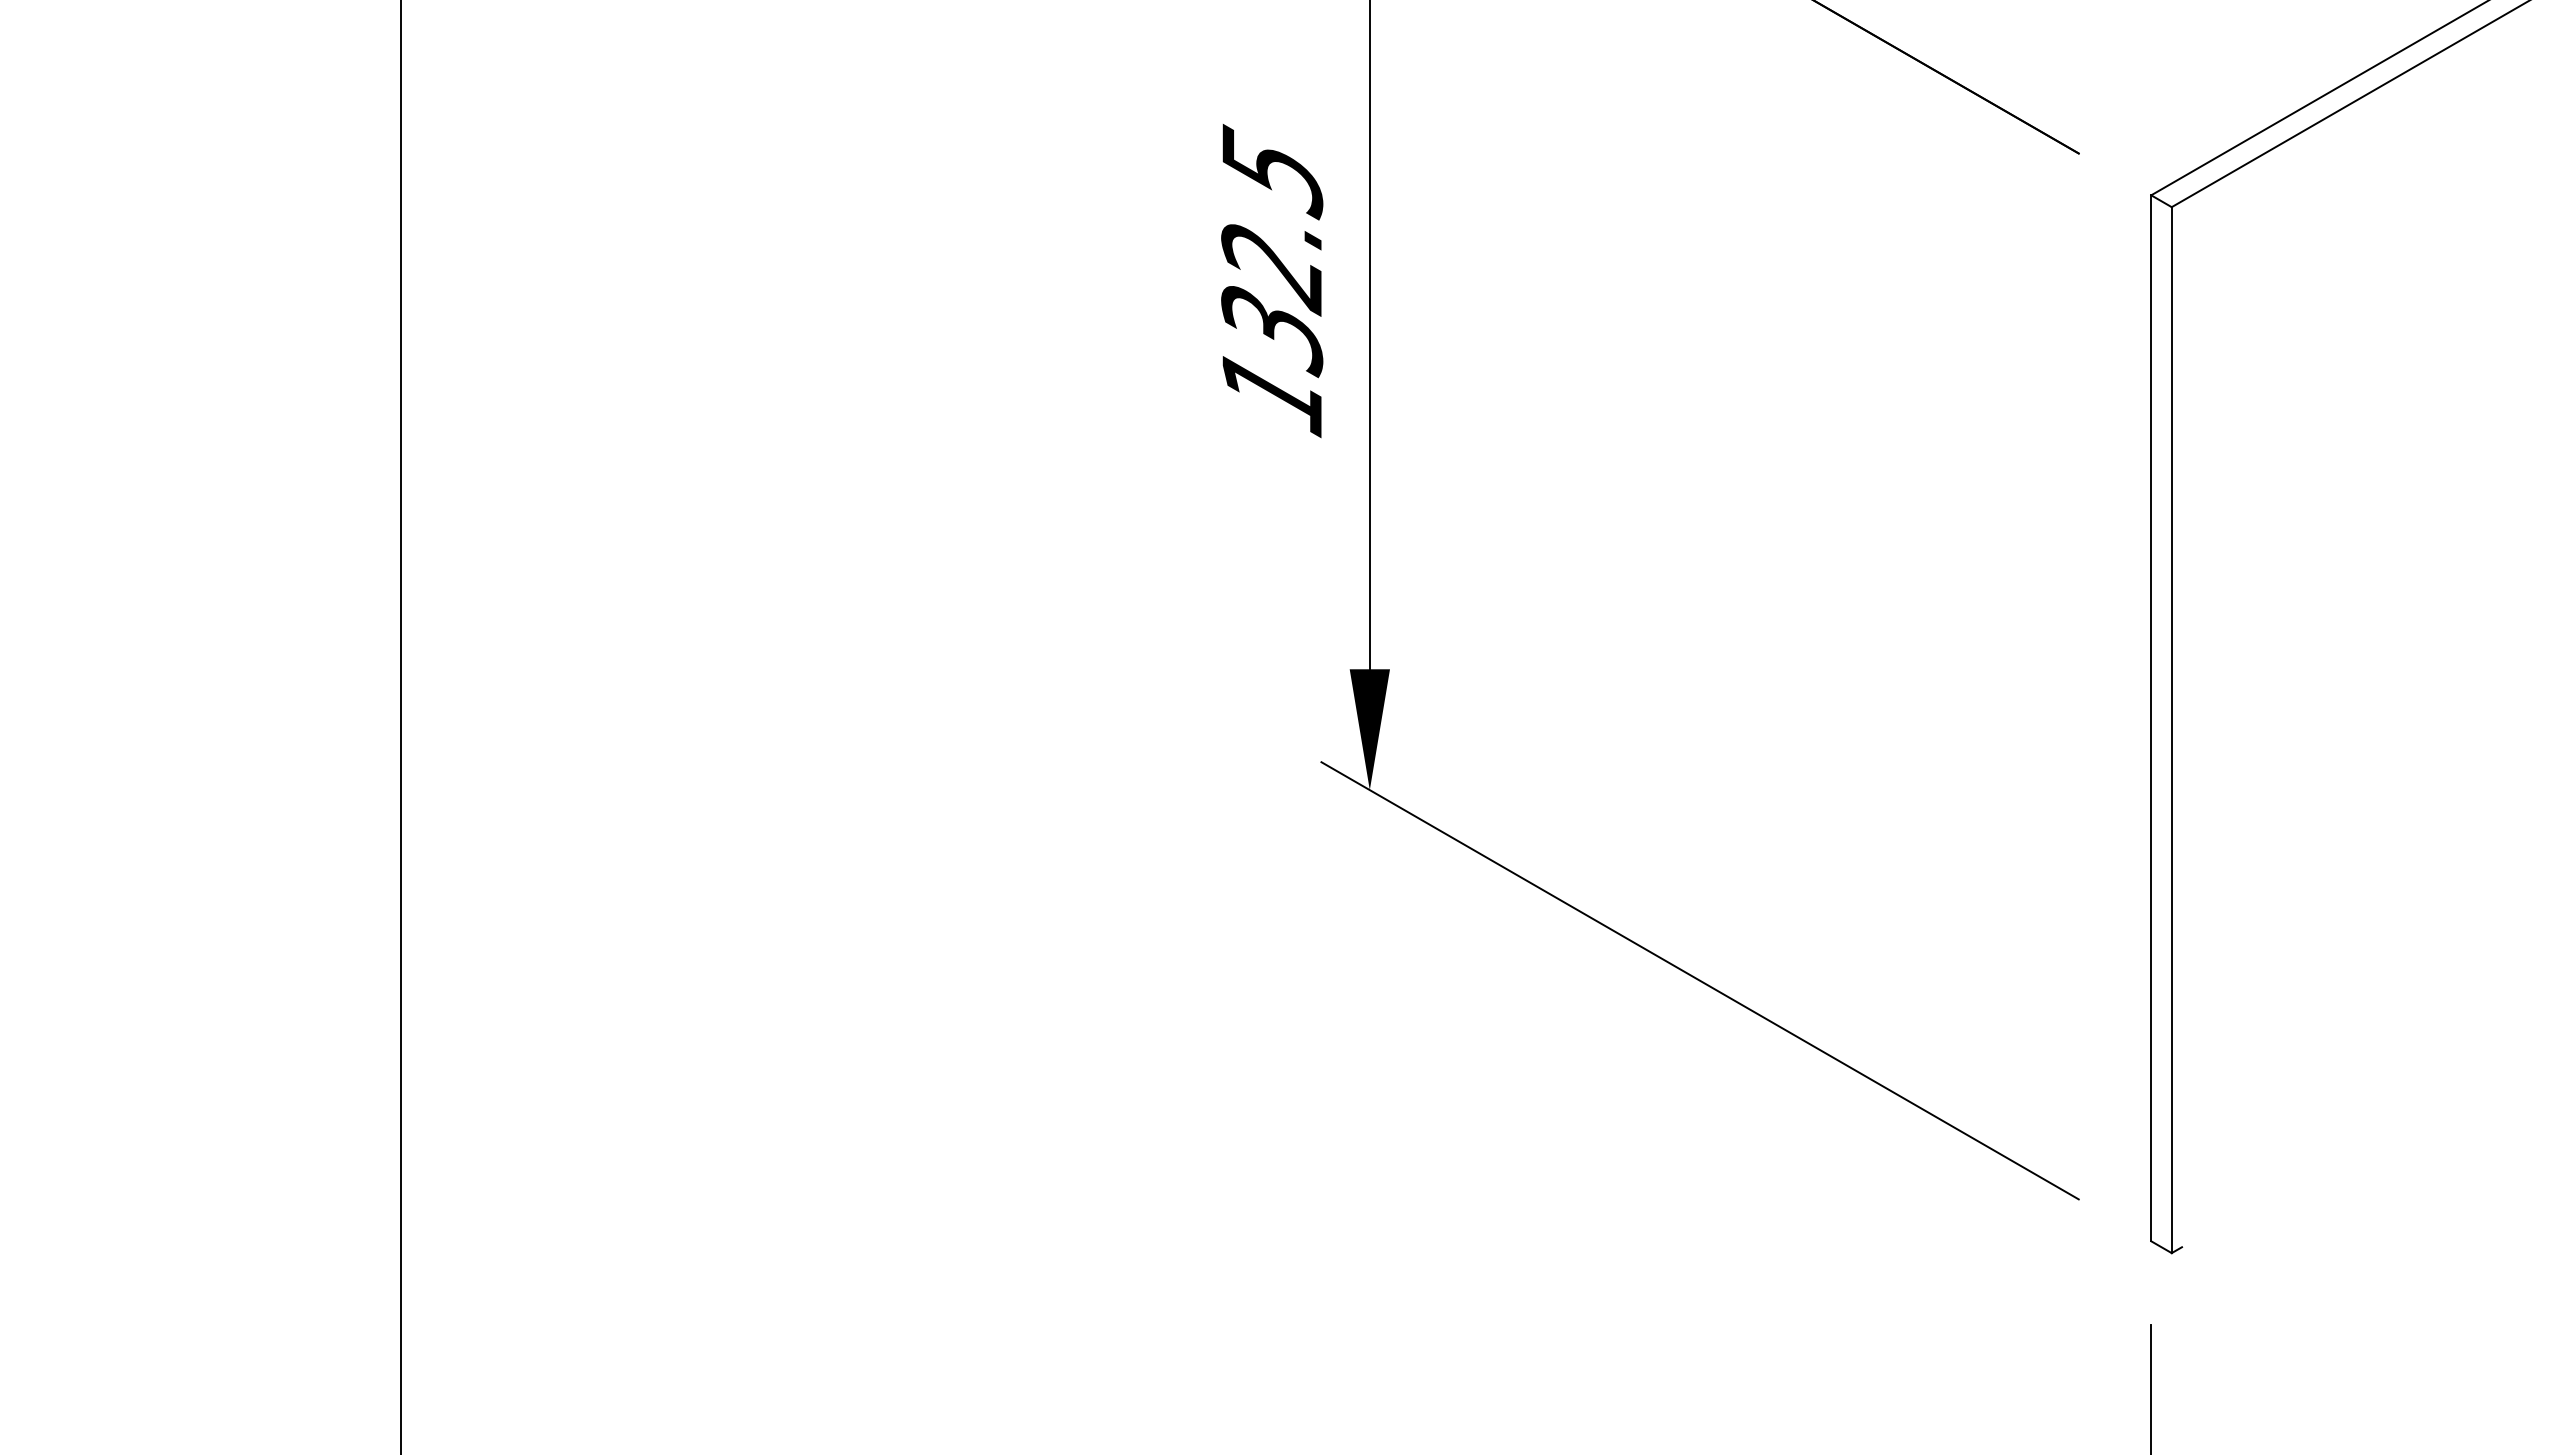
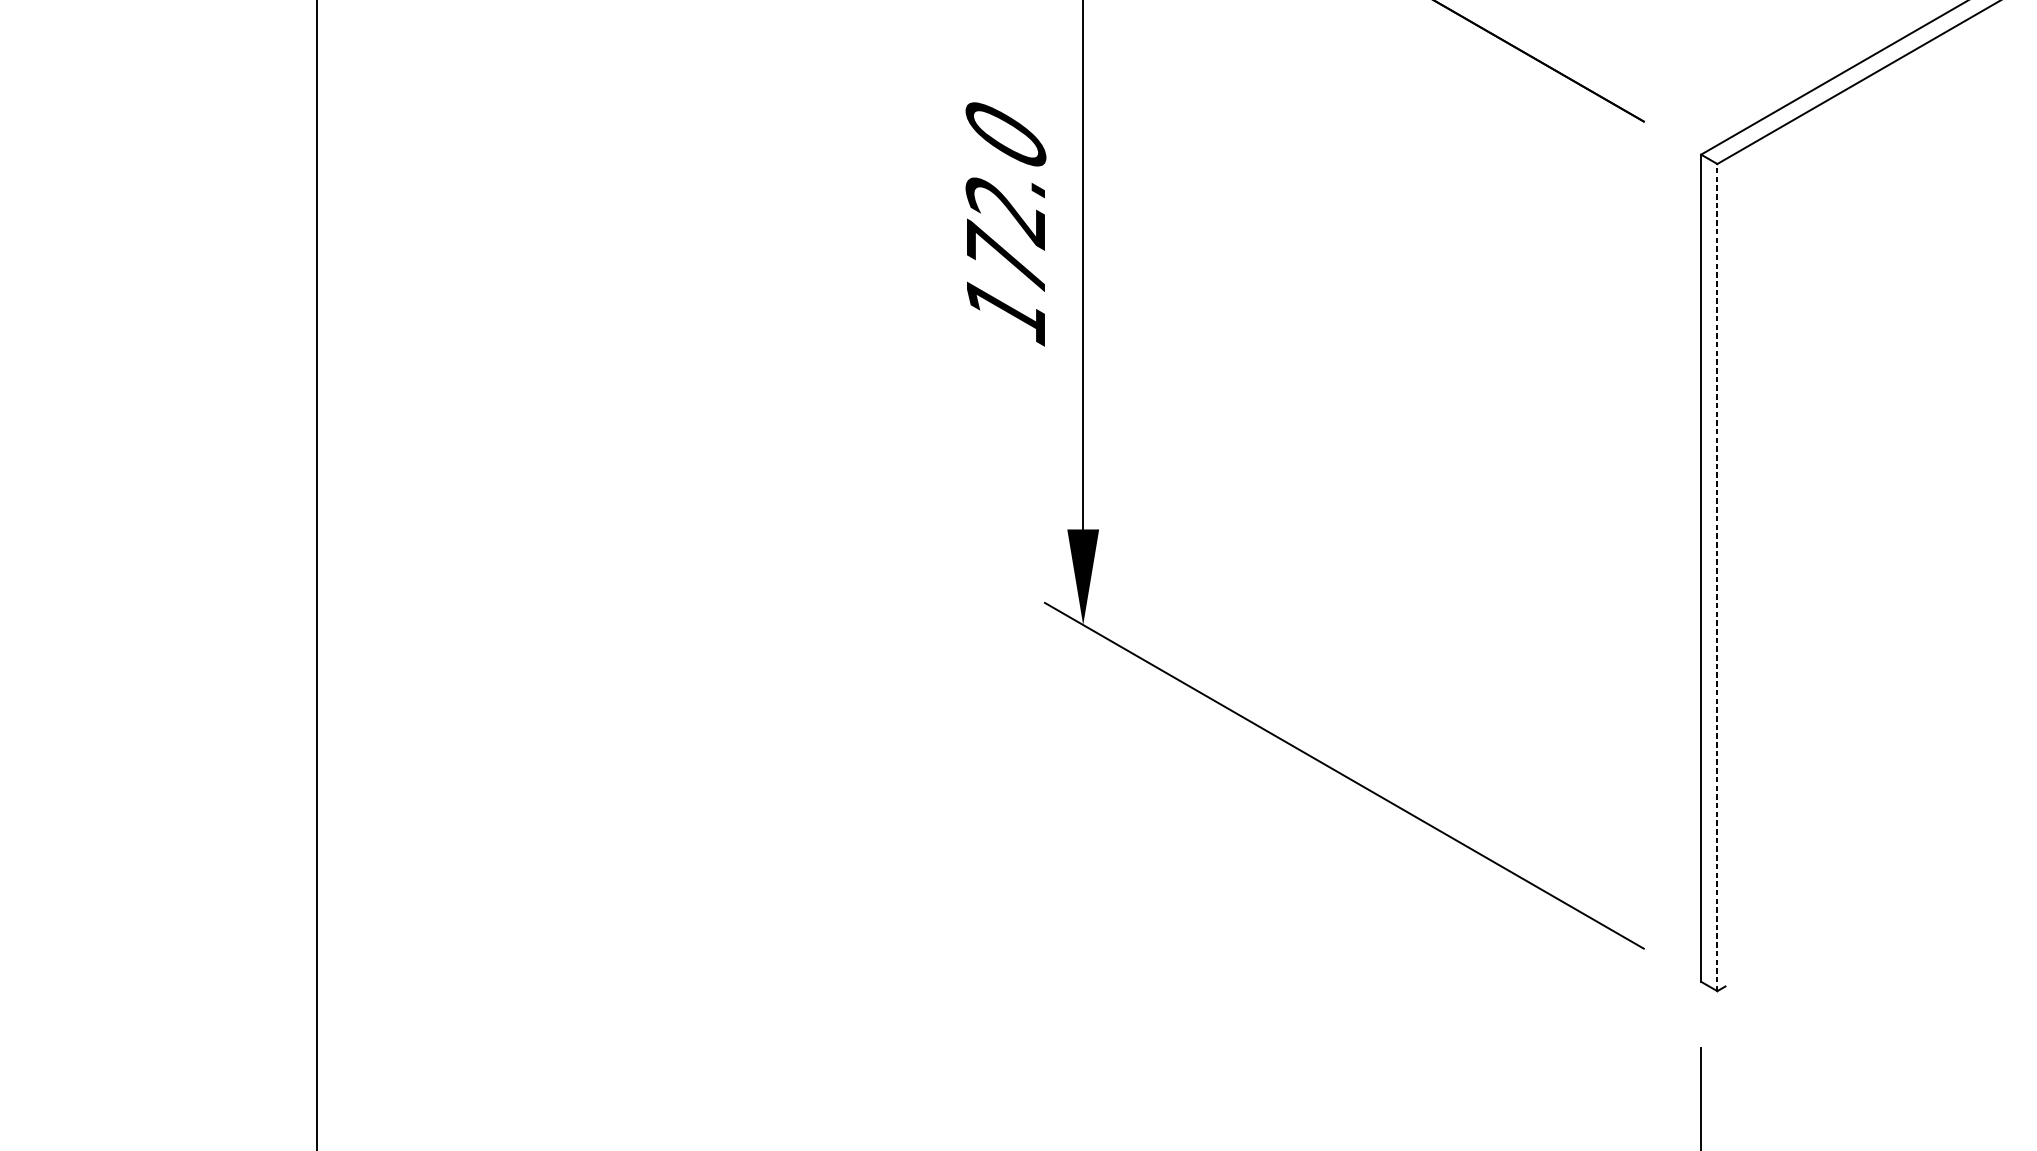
text: (1272, 251) -> (1006, 199), 132.5 -> 172.0
line: (2171, 730) -> (1717, 577), solid -> dashed

